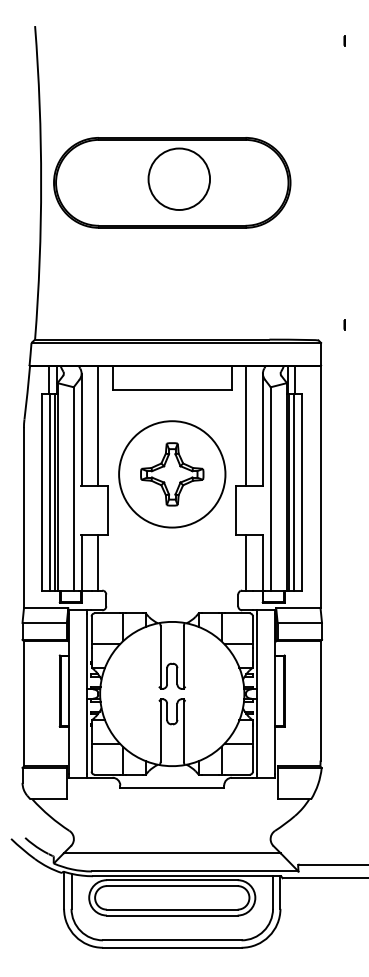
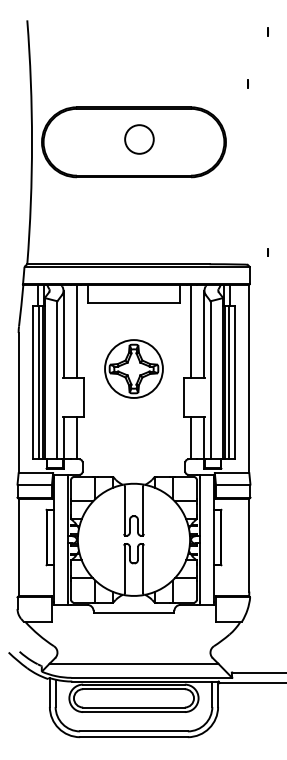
part: (318, 107) -> (247, 83), added
circle: (179, 179) -> (139, 139), size x0.6
circle: (171, 473) -> (133, 368), size x0.7

